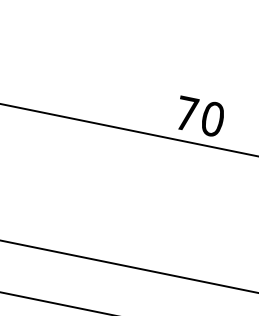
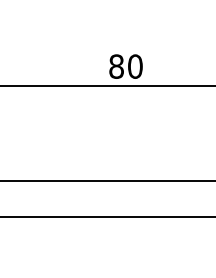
text: (186, 113) -> (116, 66), 70 -> 80

